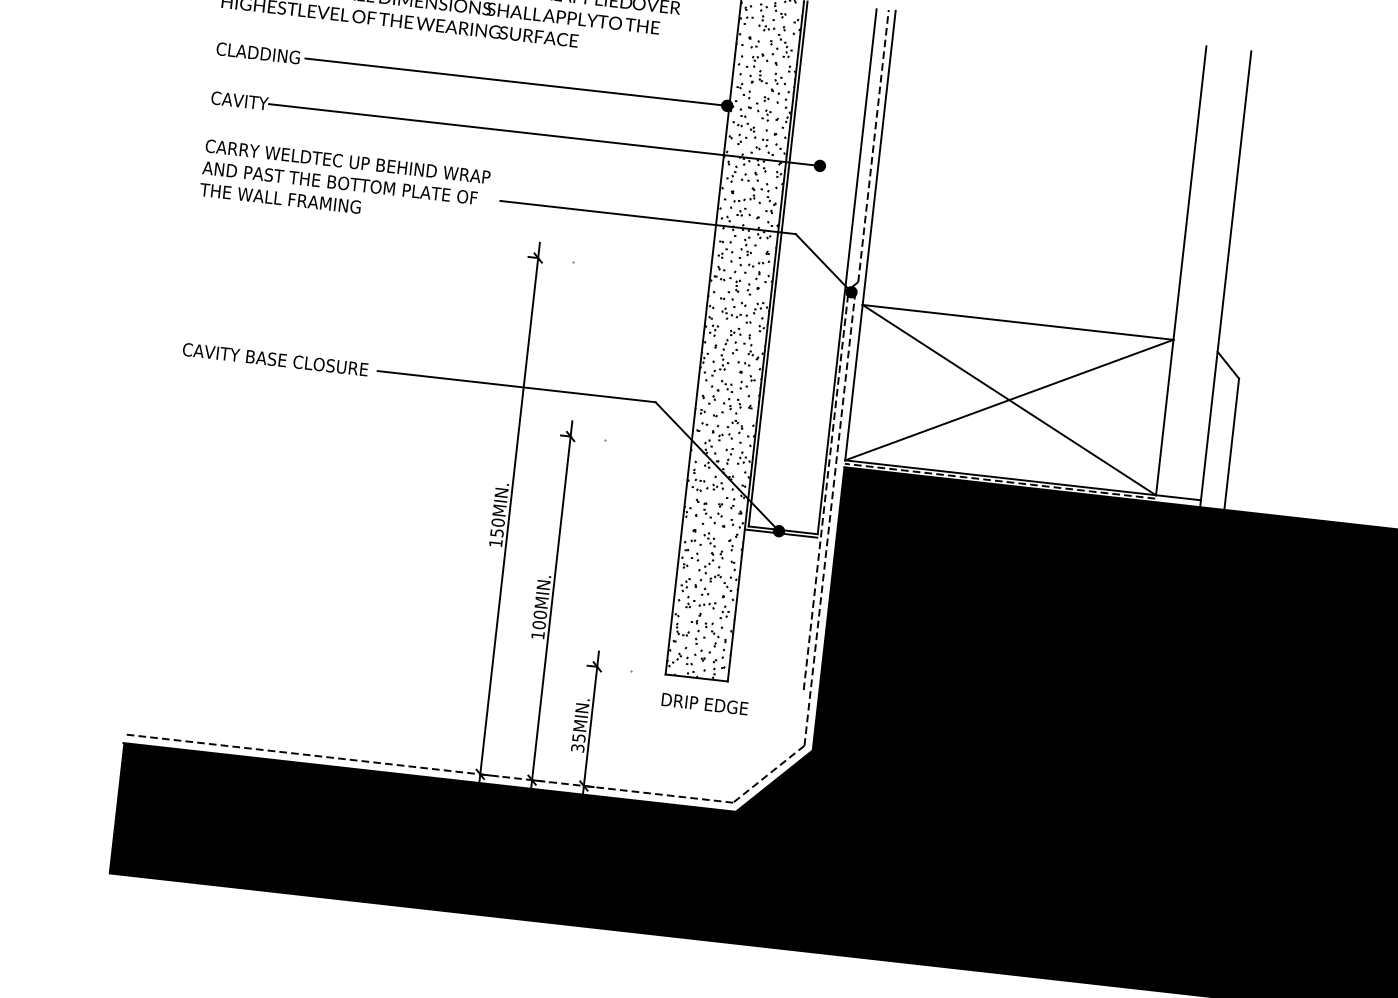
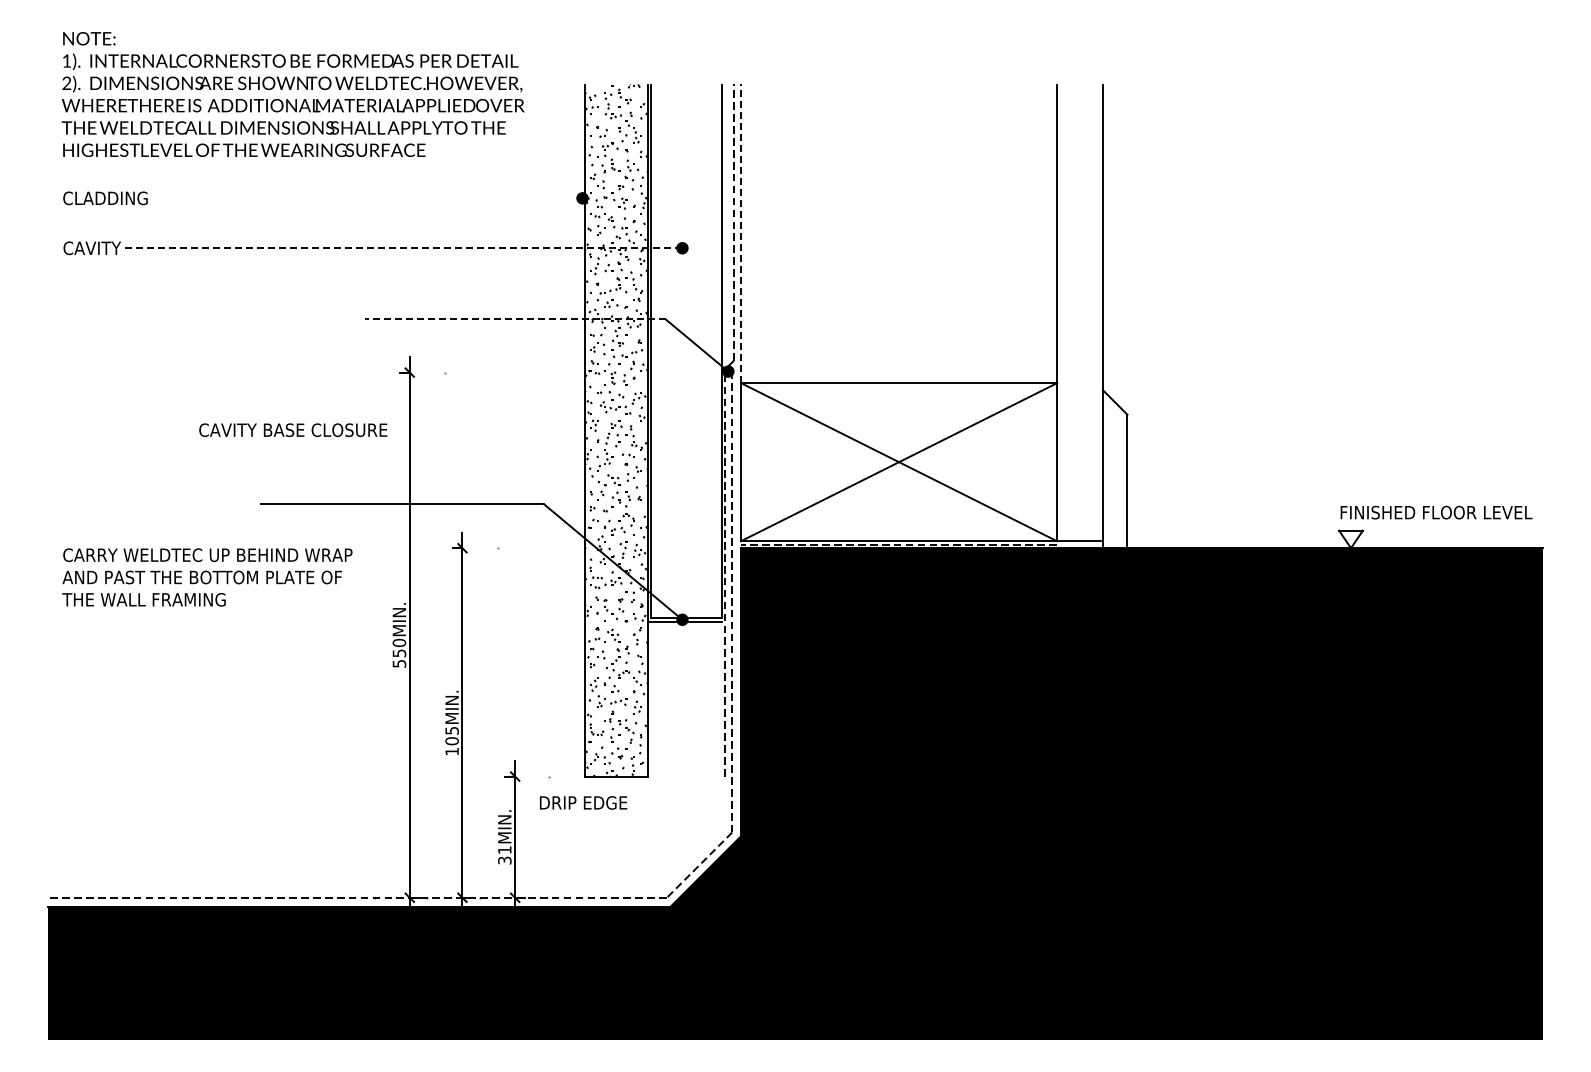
line: (515, 82) -> (367, 198), removed
line: (543, 135) -> (401, 248), solid -> dashed
line: (879, 157) -> (741, 233), solid -> dashed
text: (345, 183) -> (207, 577), moved
line: (647, 217) -> (515, 319), solid -> dashed
text: (275, 358) -> (293, 429), moved
text: (496, 542) -> (399, 663), 150MIN. -> 550MIN.
text: (539, 614) -> (451, 730), 100MIN. -> 105MIN.
text: (704, 703) -> (583, 802), moved
text: (578, 738) -> (504, 850), 35MIN. -> 31MIN.

